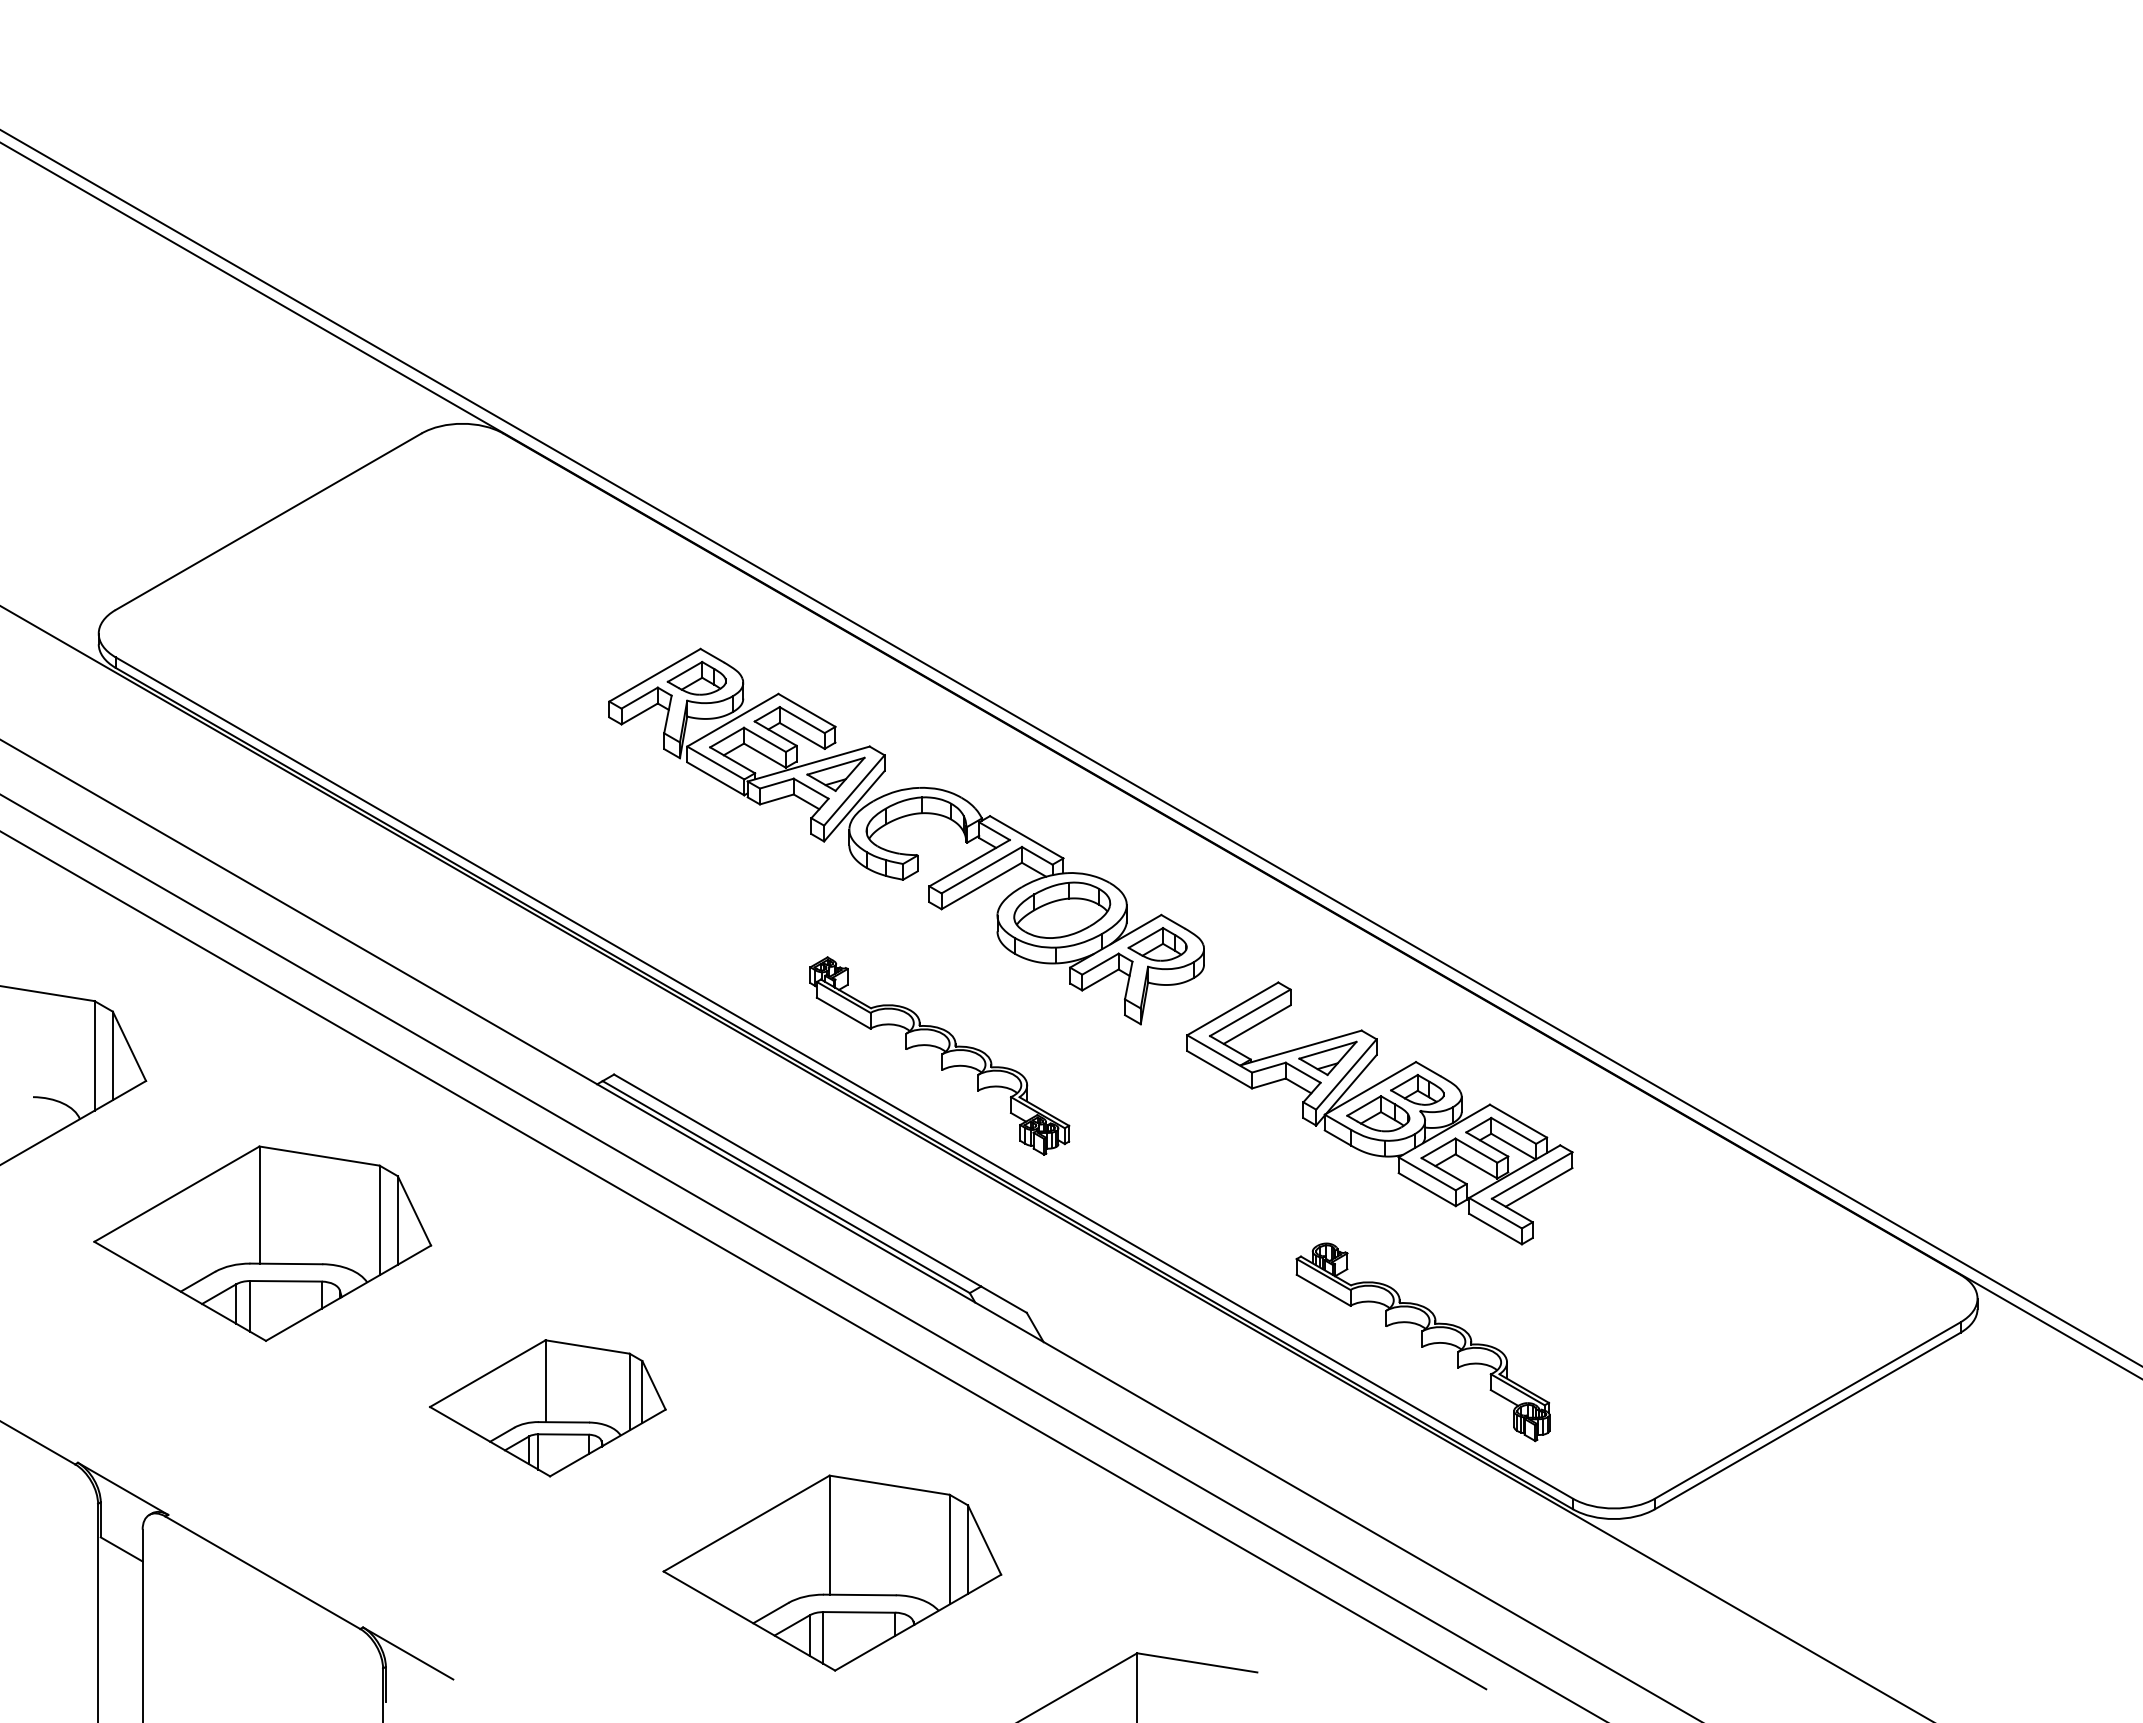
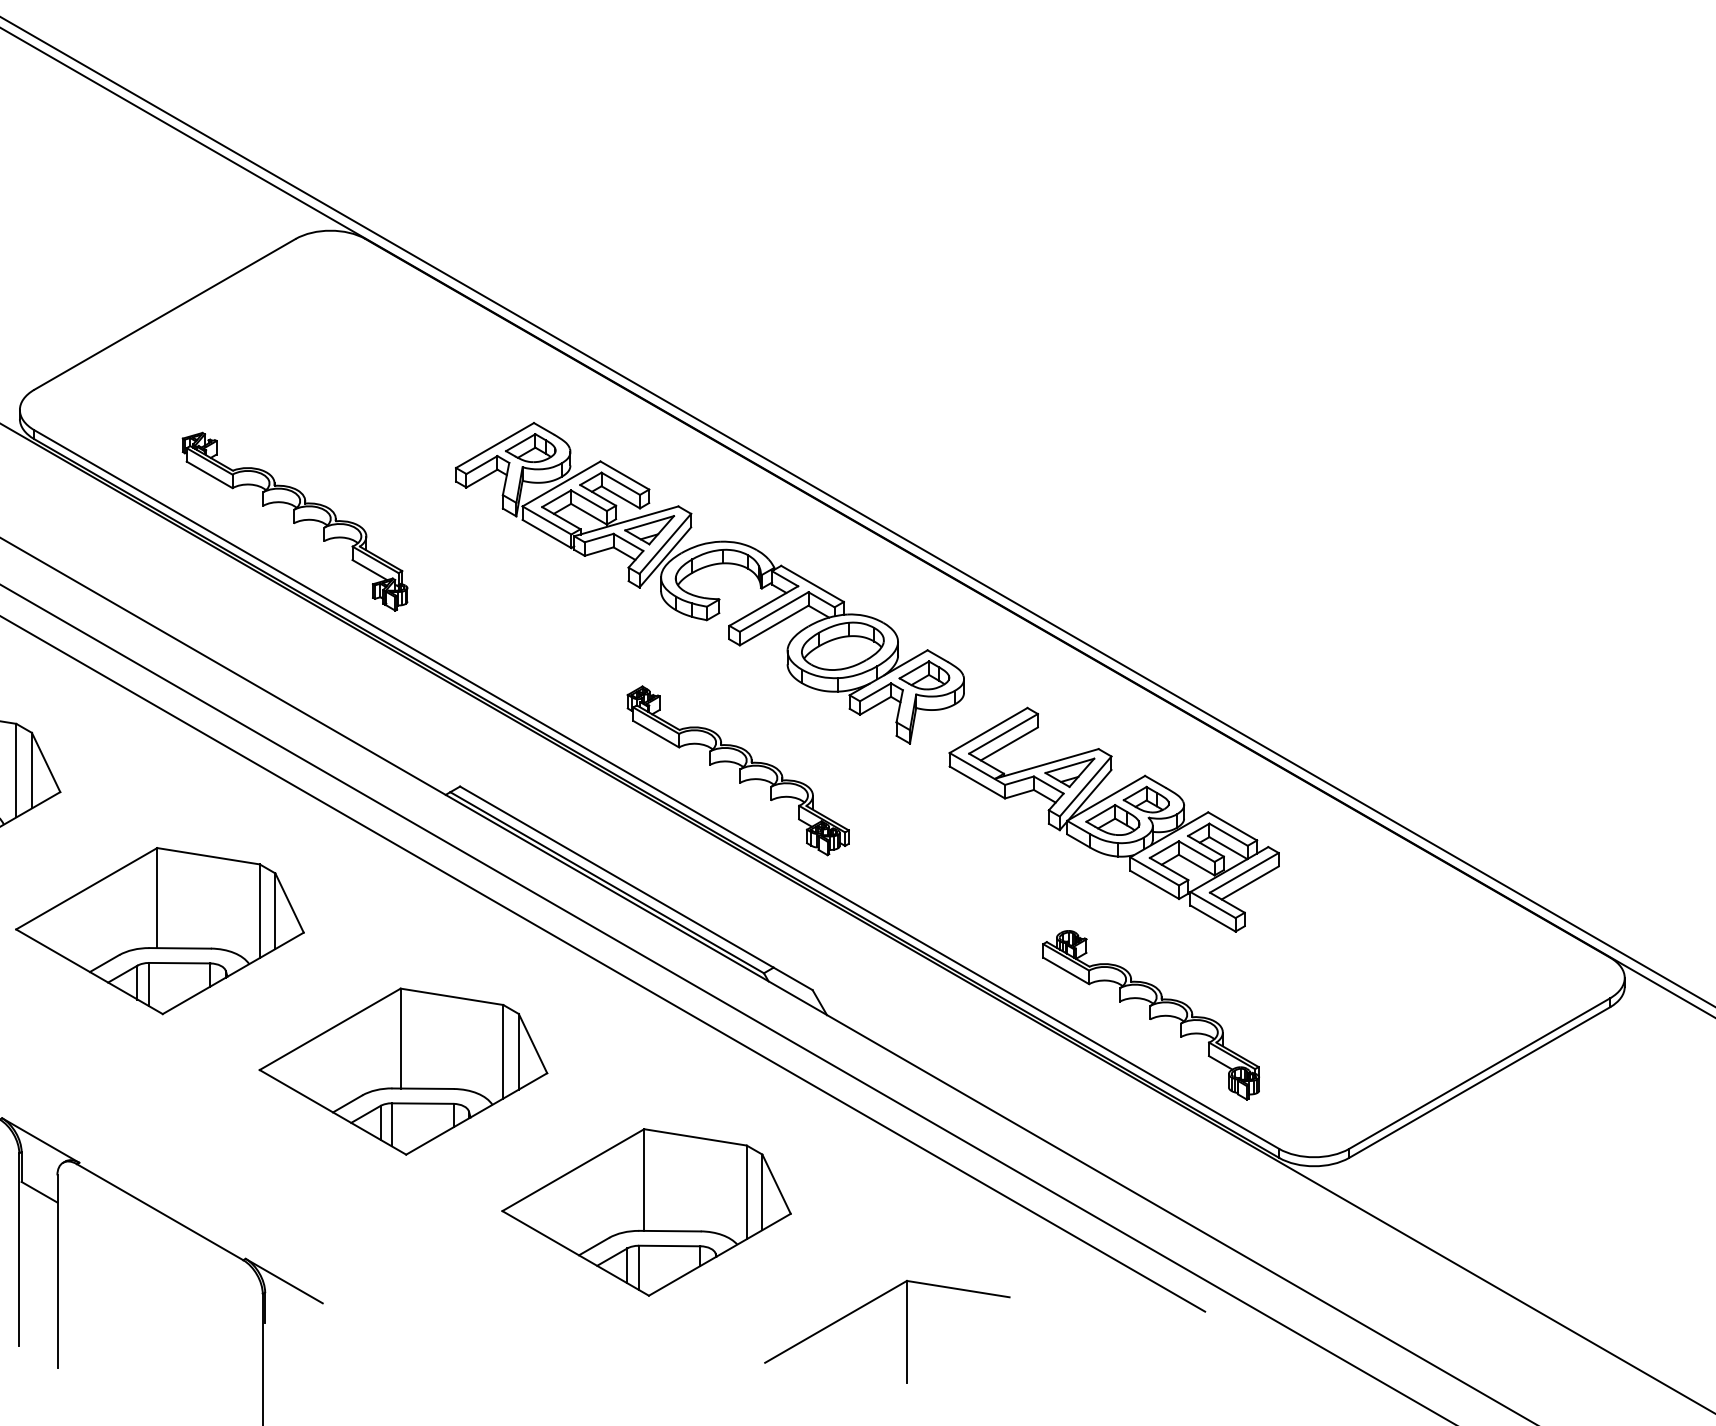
part: (420, 764) -> (294, 521), added
part: (547, 1408) -> (403, 1071), size x1.43

